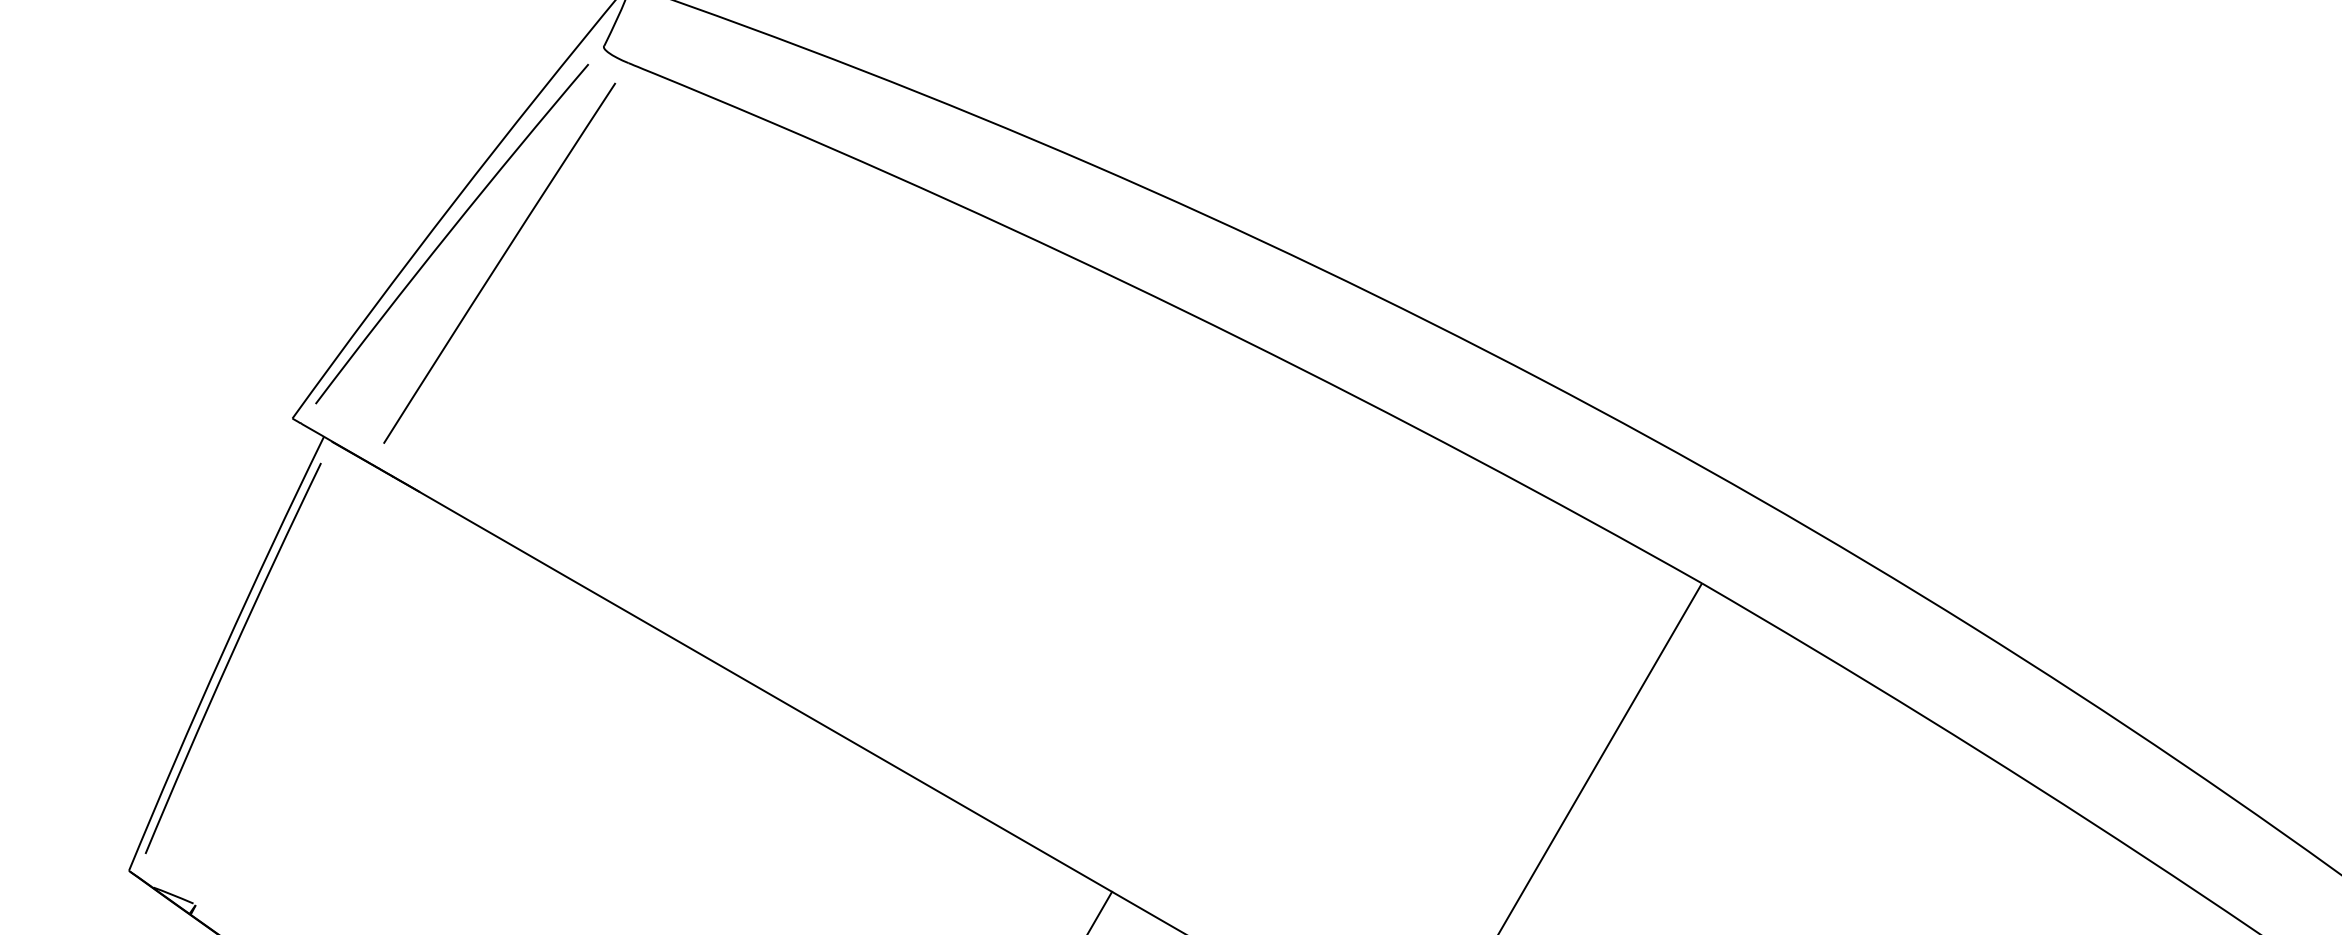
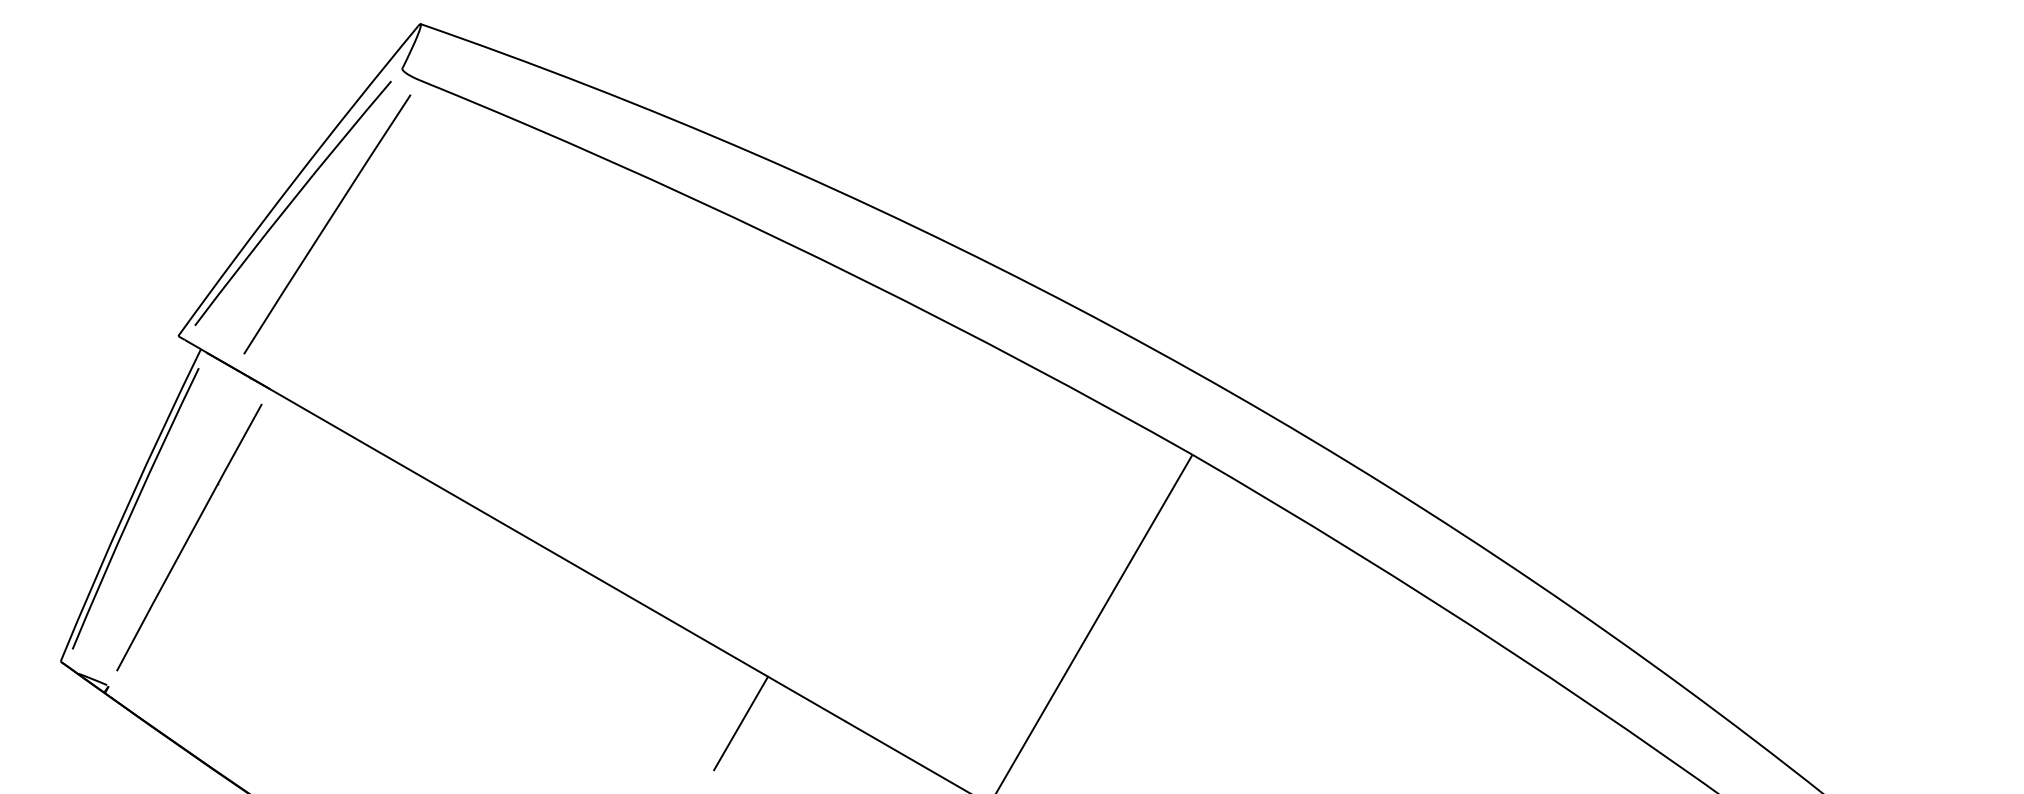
line: (308, 698) -> (189, 537), added

